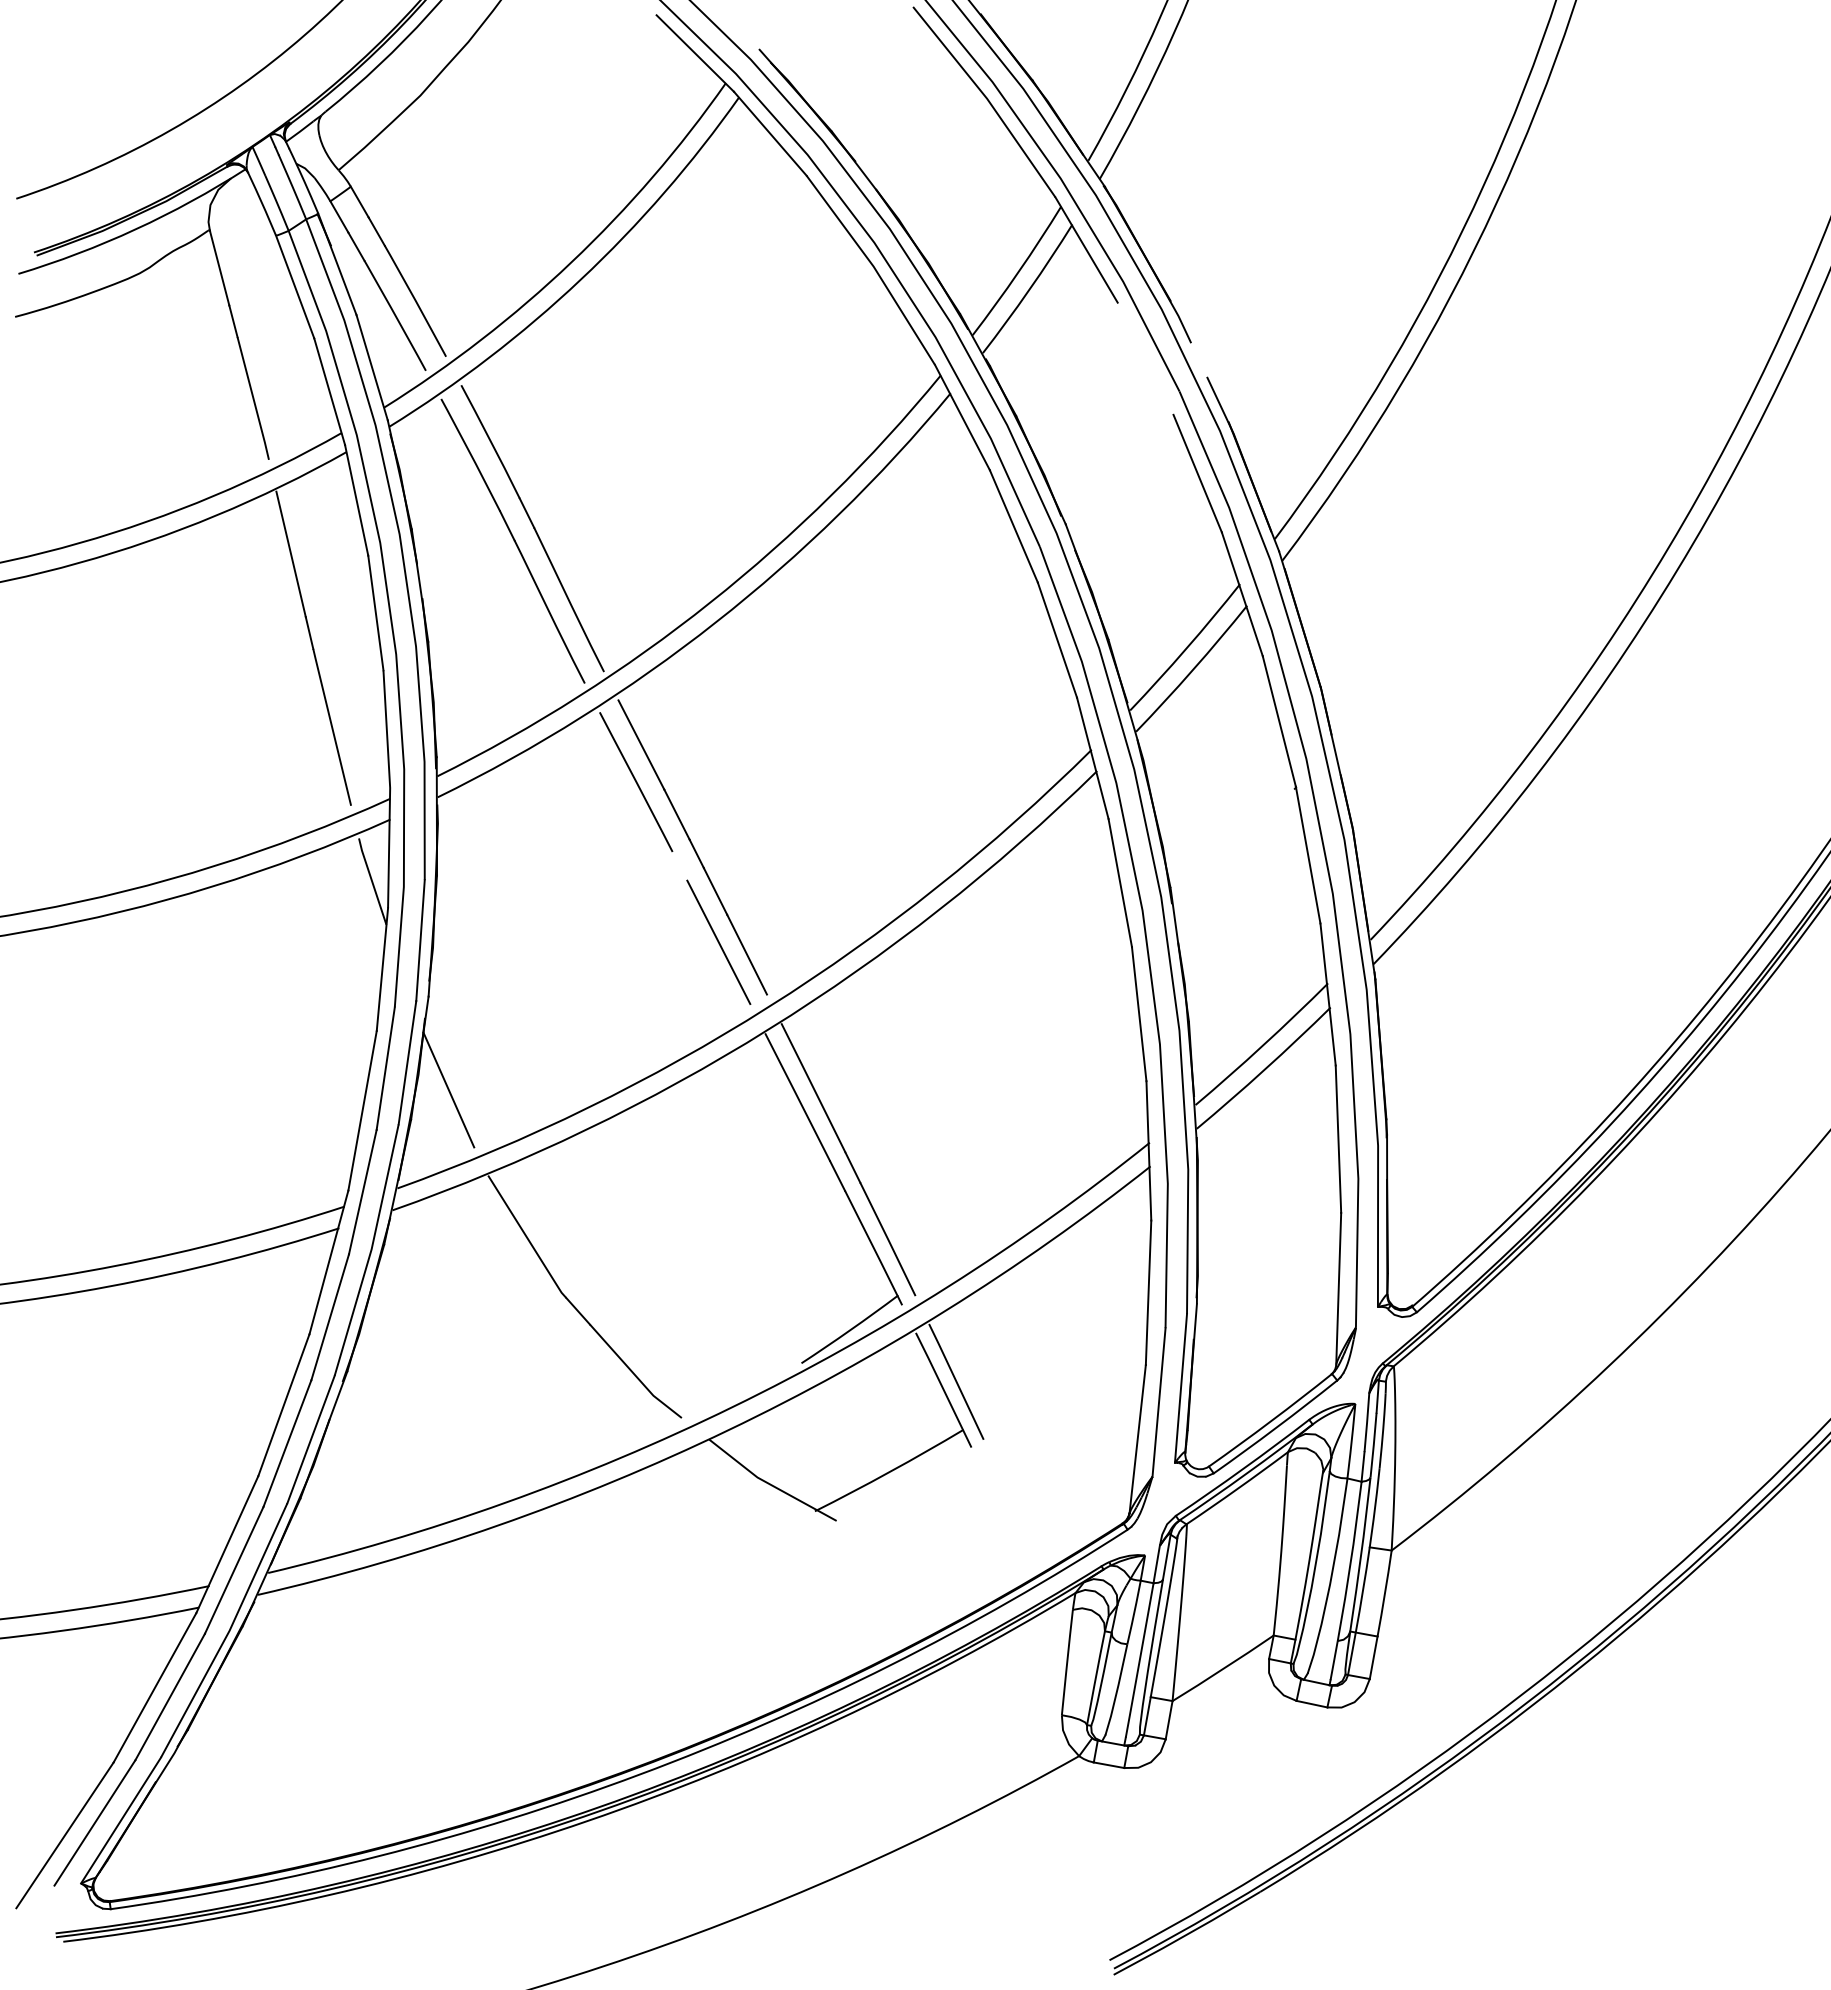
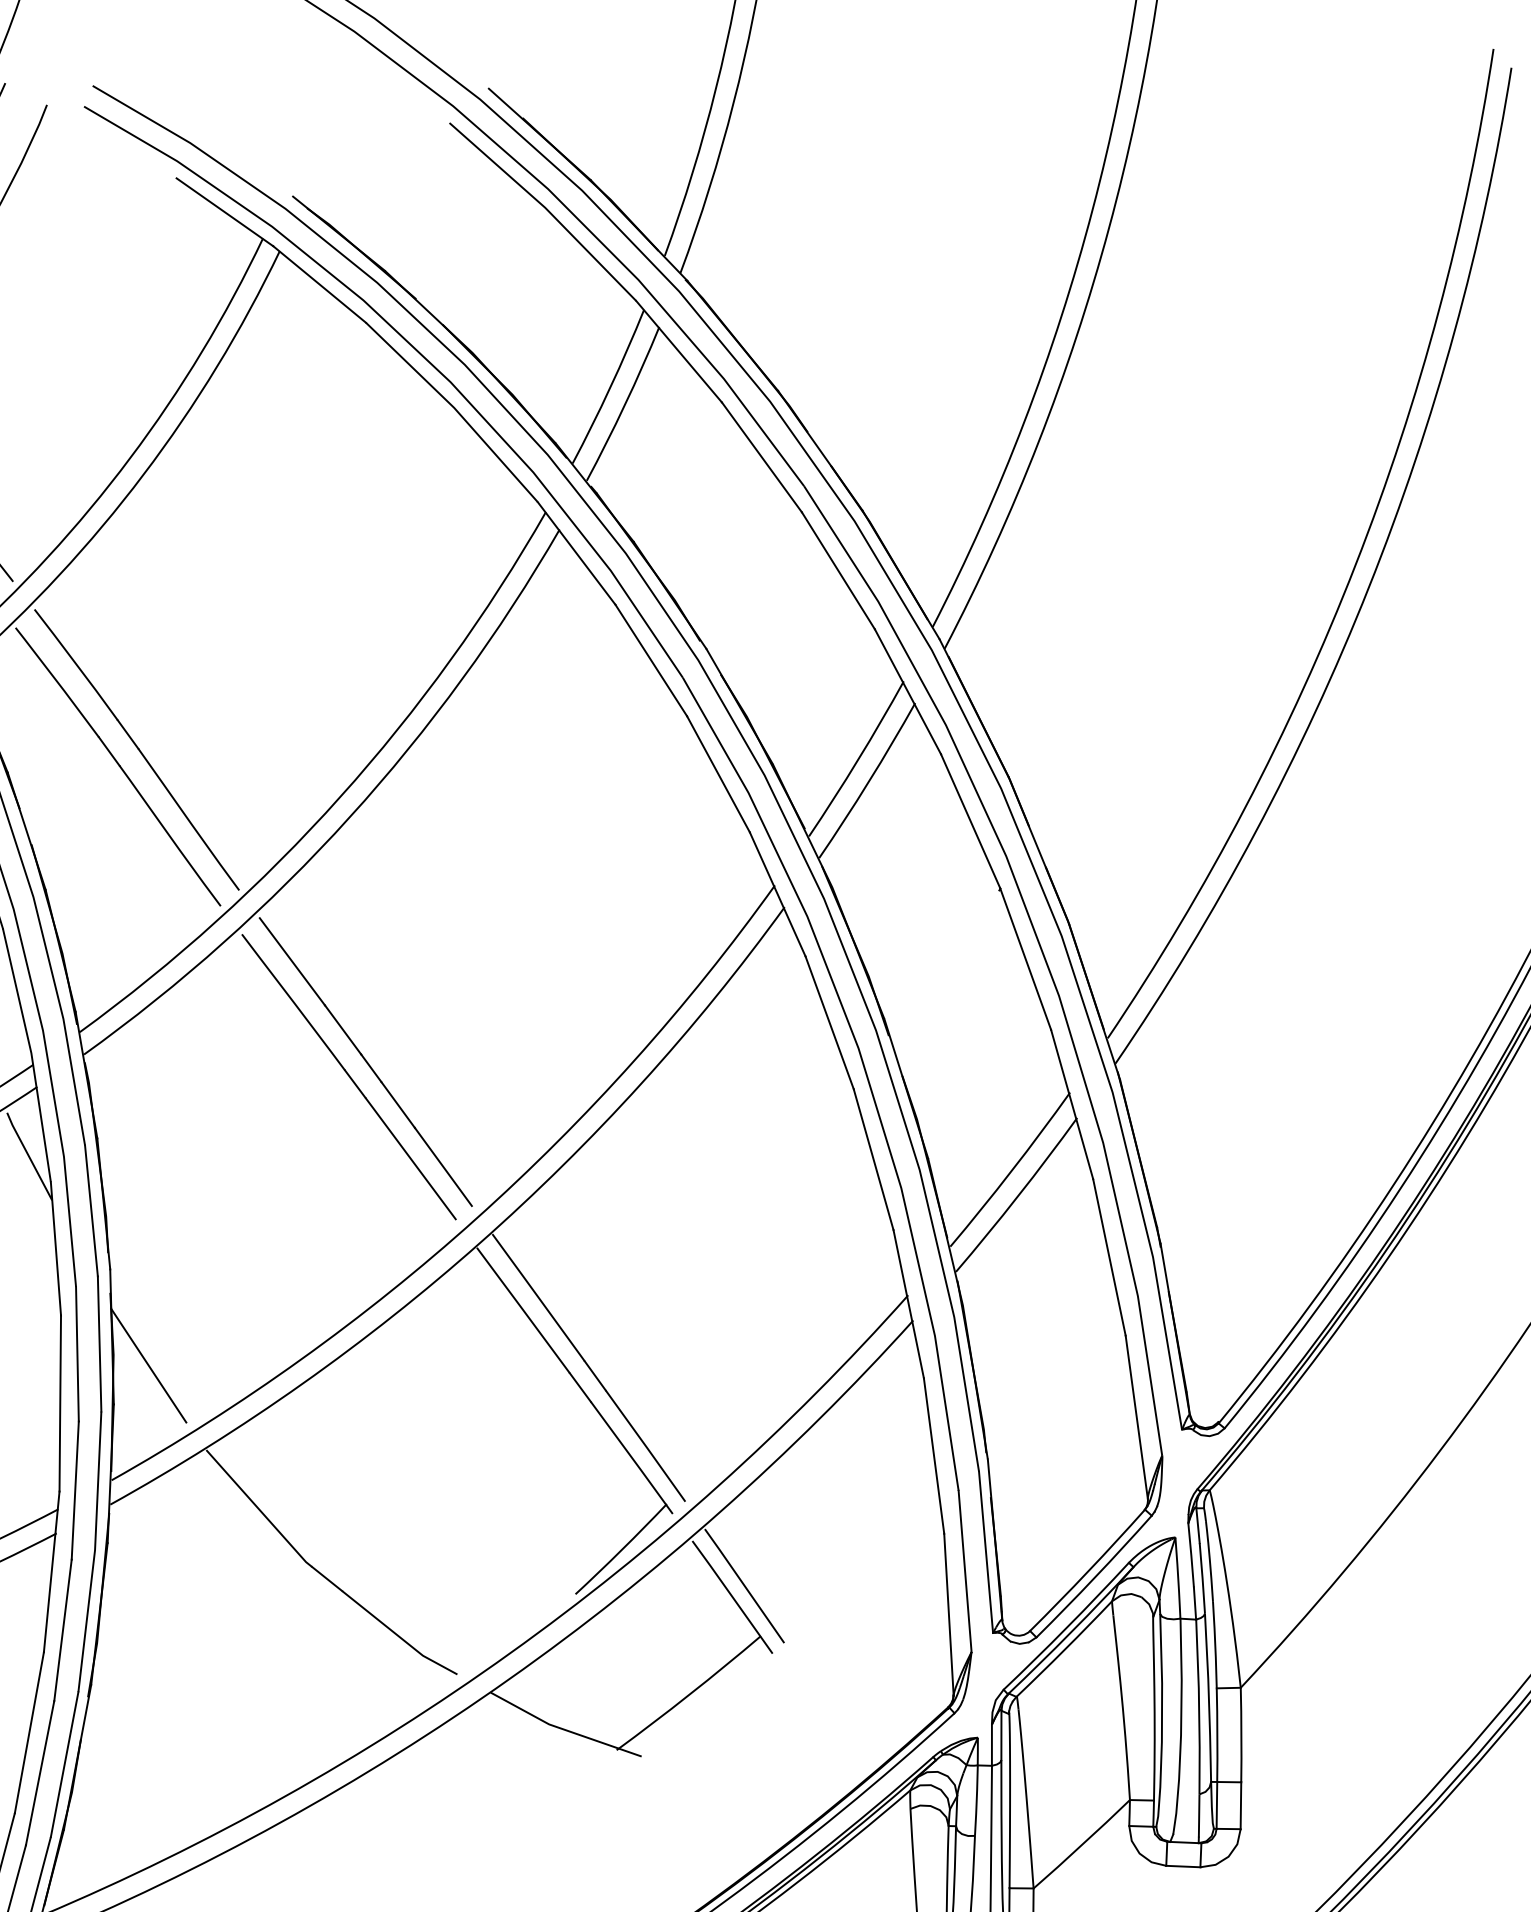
line: (1145, 358) -> (761, 457), added
line: (1199, 361) -> (820, 450), added
line: (679, 865) -> (354, 1083), added

